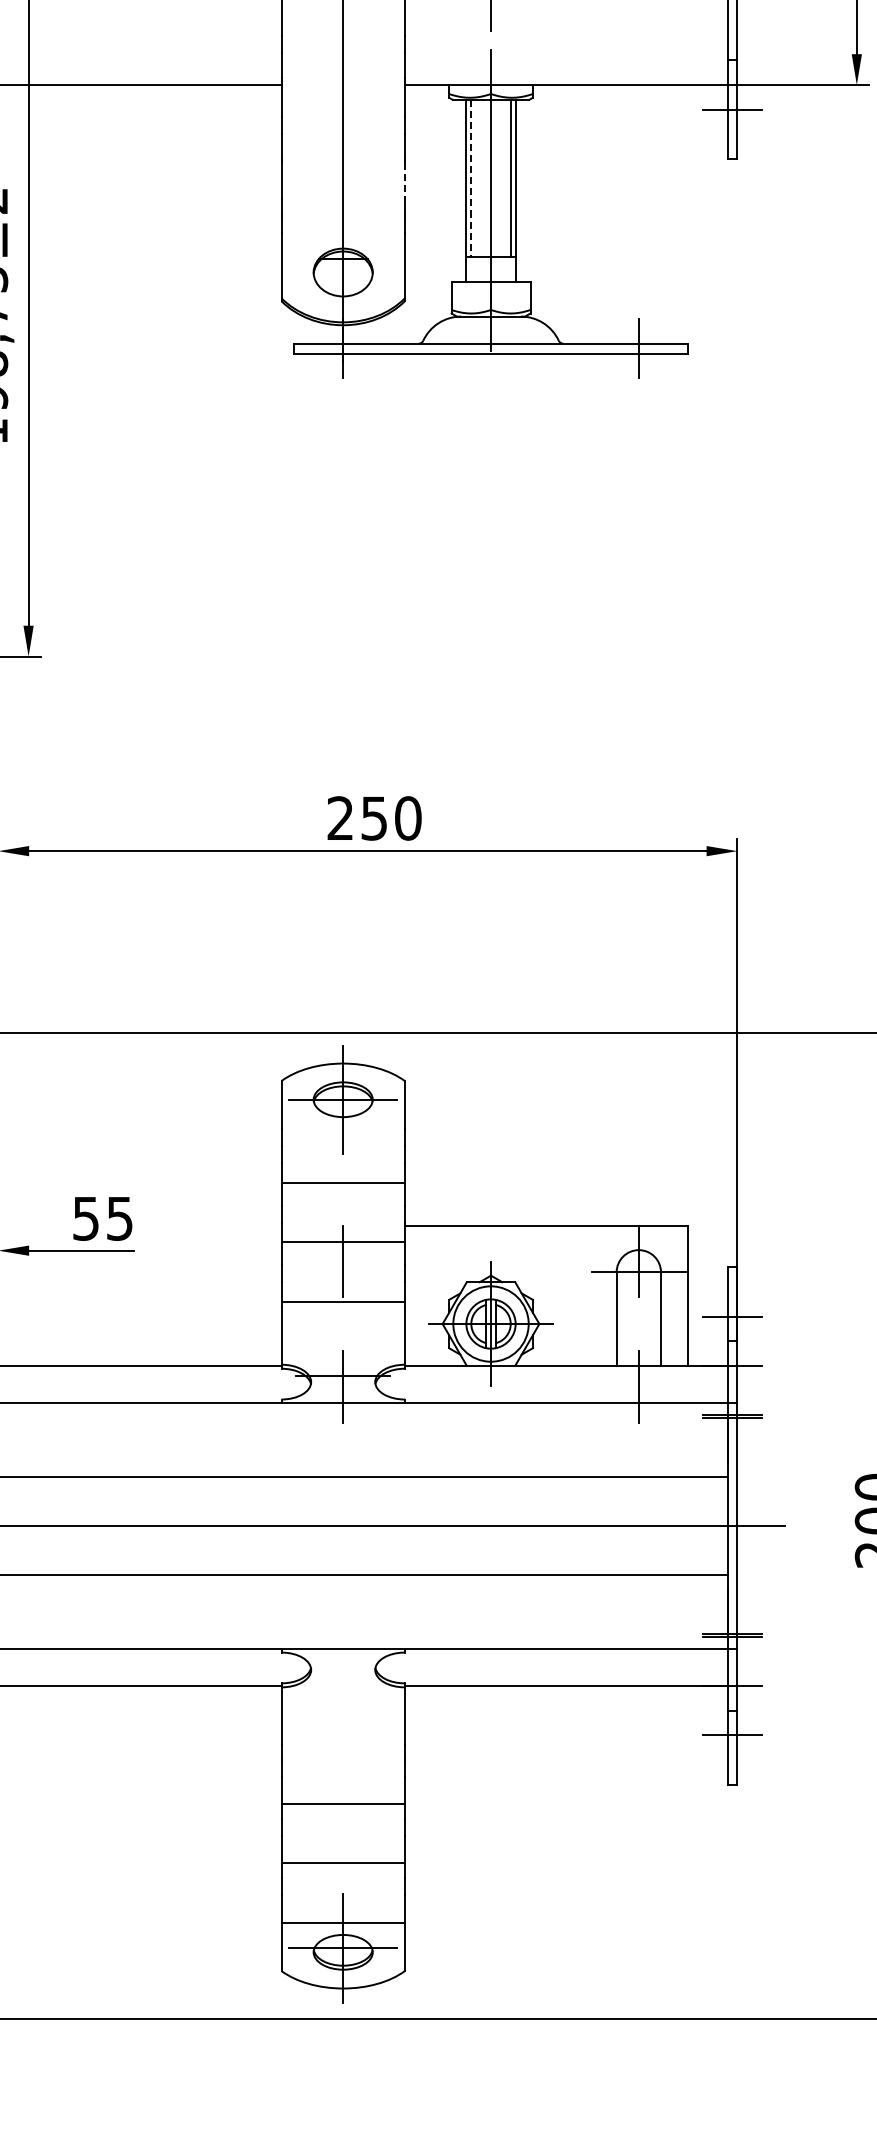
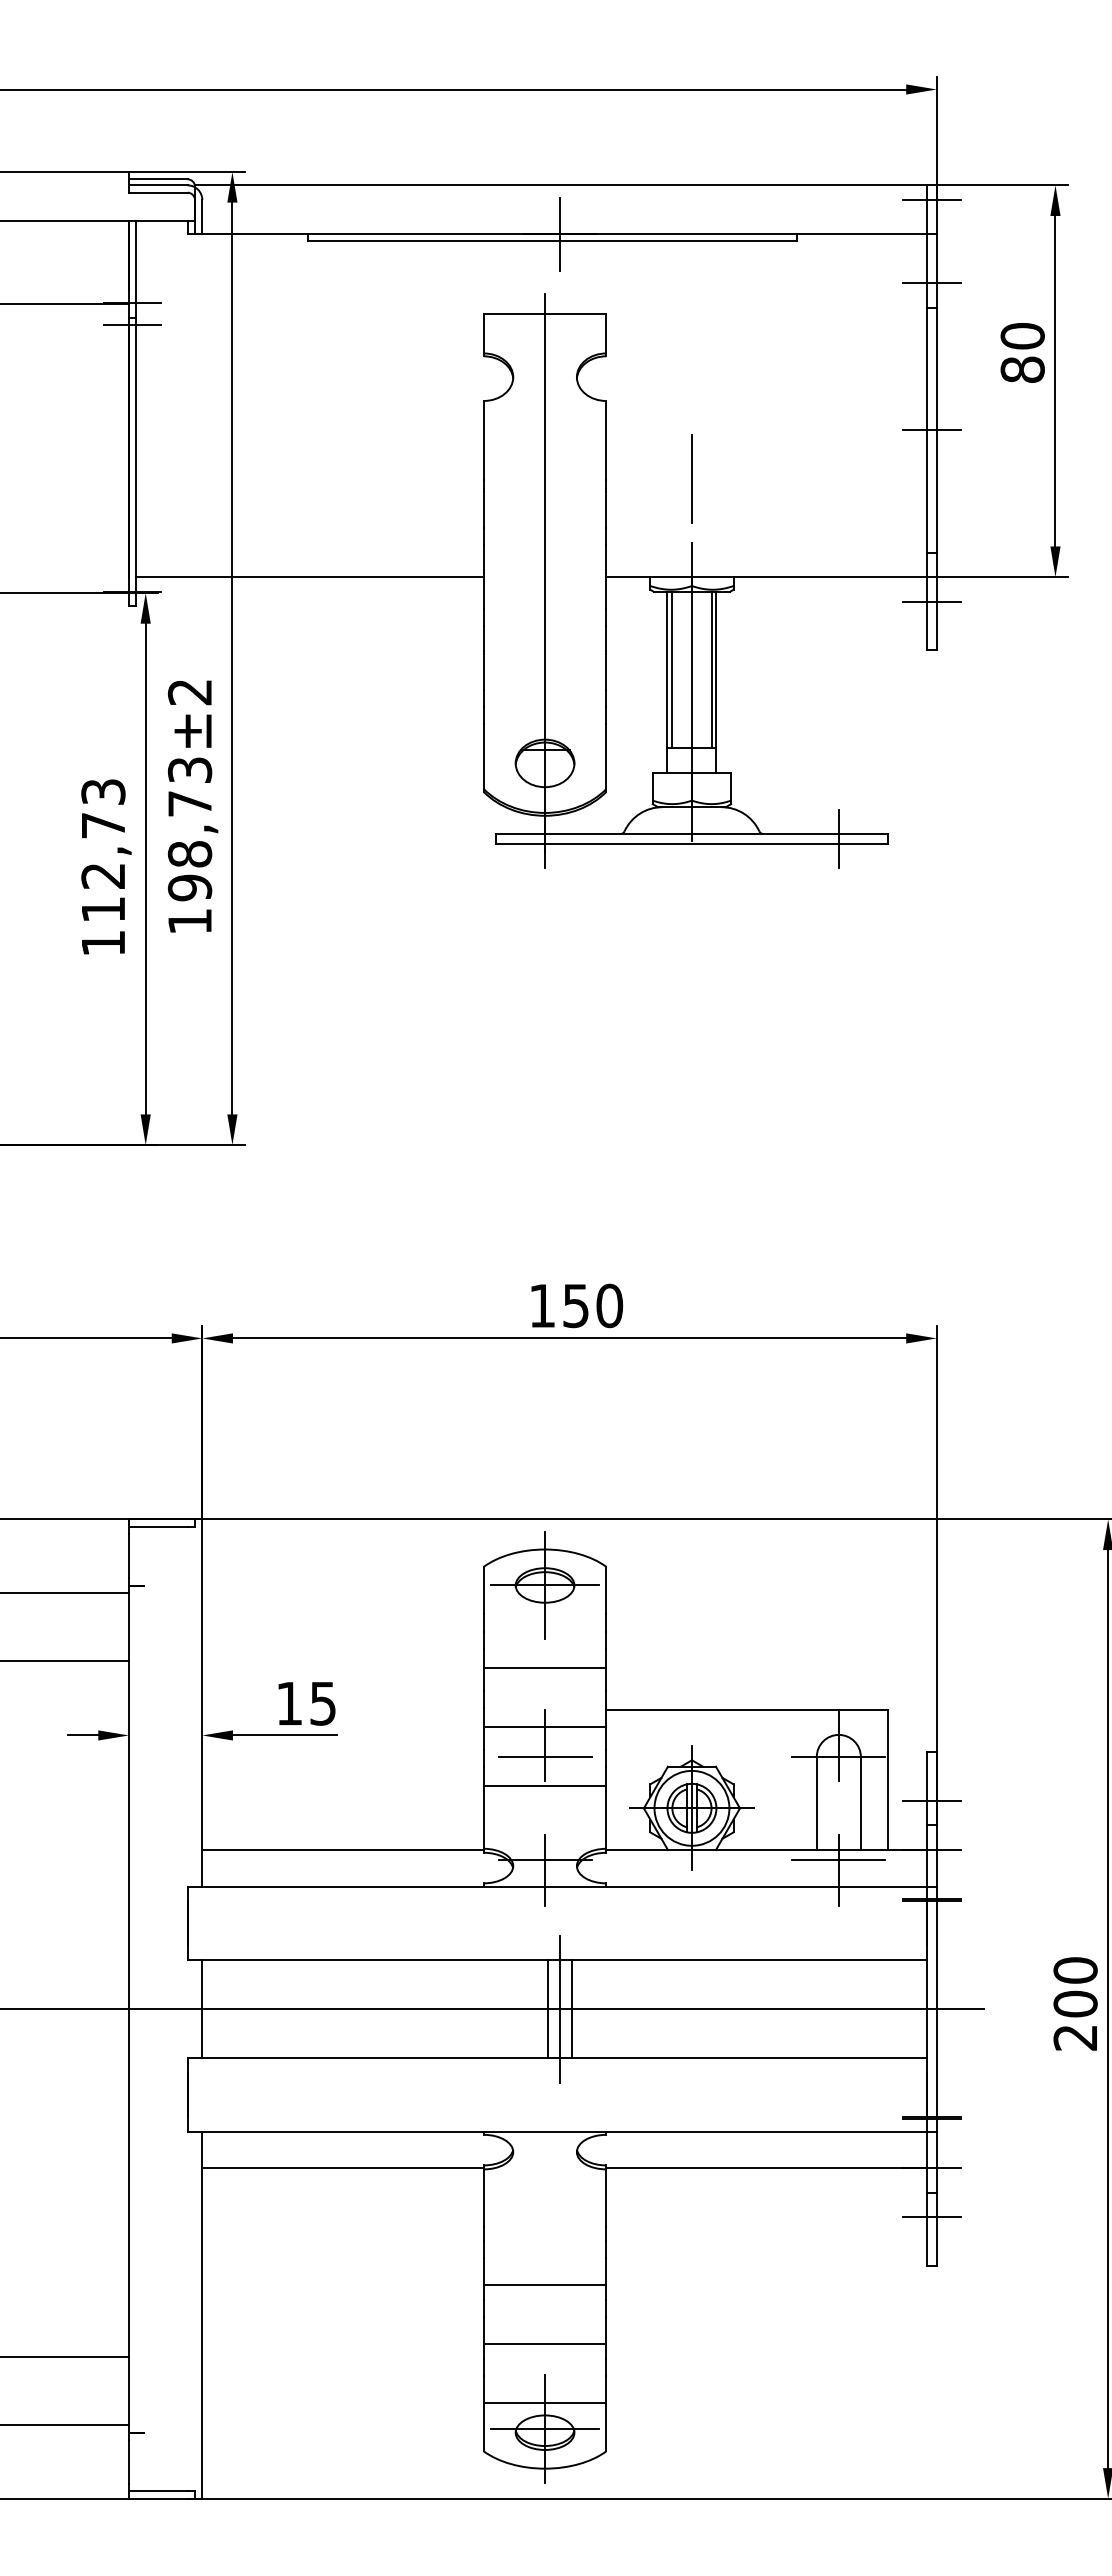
line: (470, 179) -> (671, 670), dashed -> solid
line: (405, 181) -> (606, 672), dashed -> solid
text: (339, 818) -> (541, 1305), 250 -> 150
text: (86, 1218) -> (289, 1703), 55 -> 15
line: (342, 1271) -> (544, 1756), added
line: (638, 1375) -> (838, 1859), added
line: (357, 1525) -> (559, 2008), added
line: (345, 1526) -> (547, 2009), added
line: (370, 1526) -> (572, 2009), added

